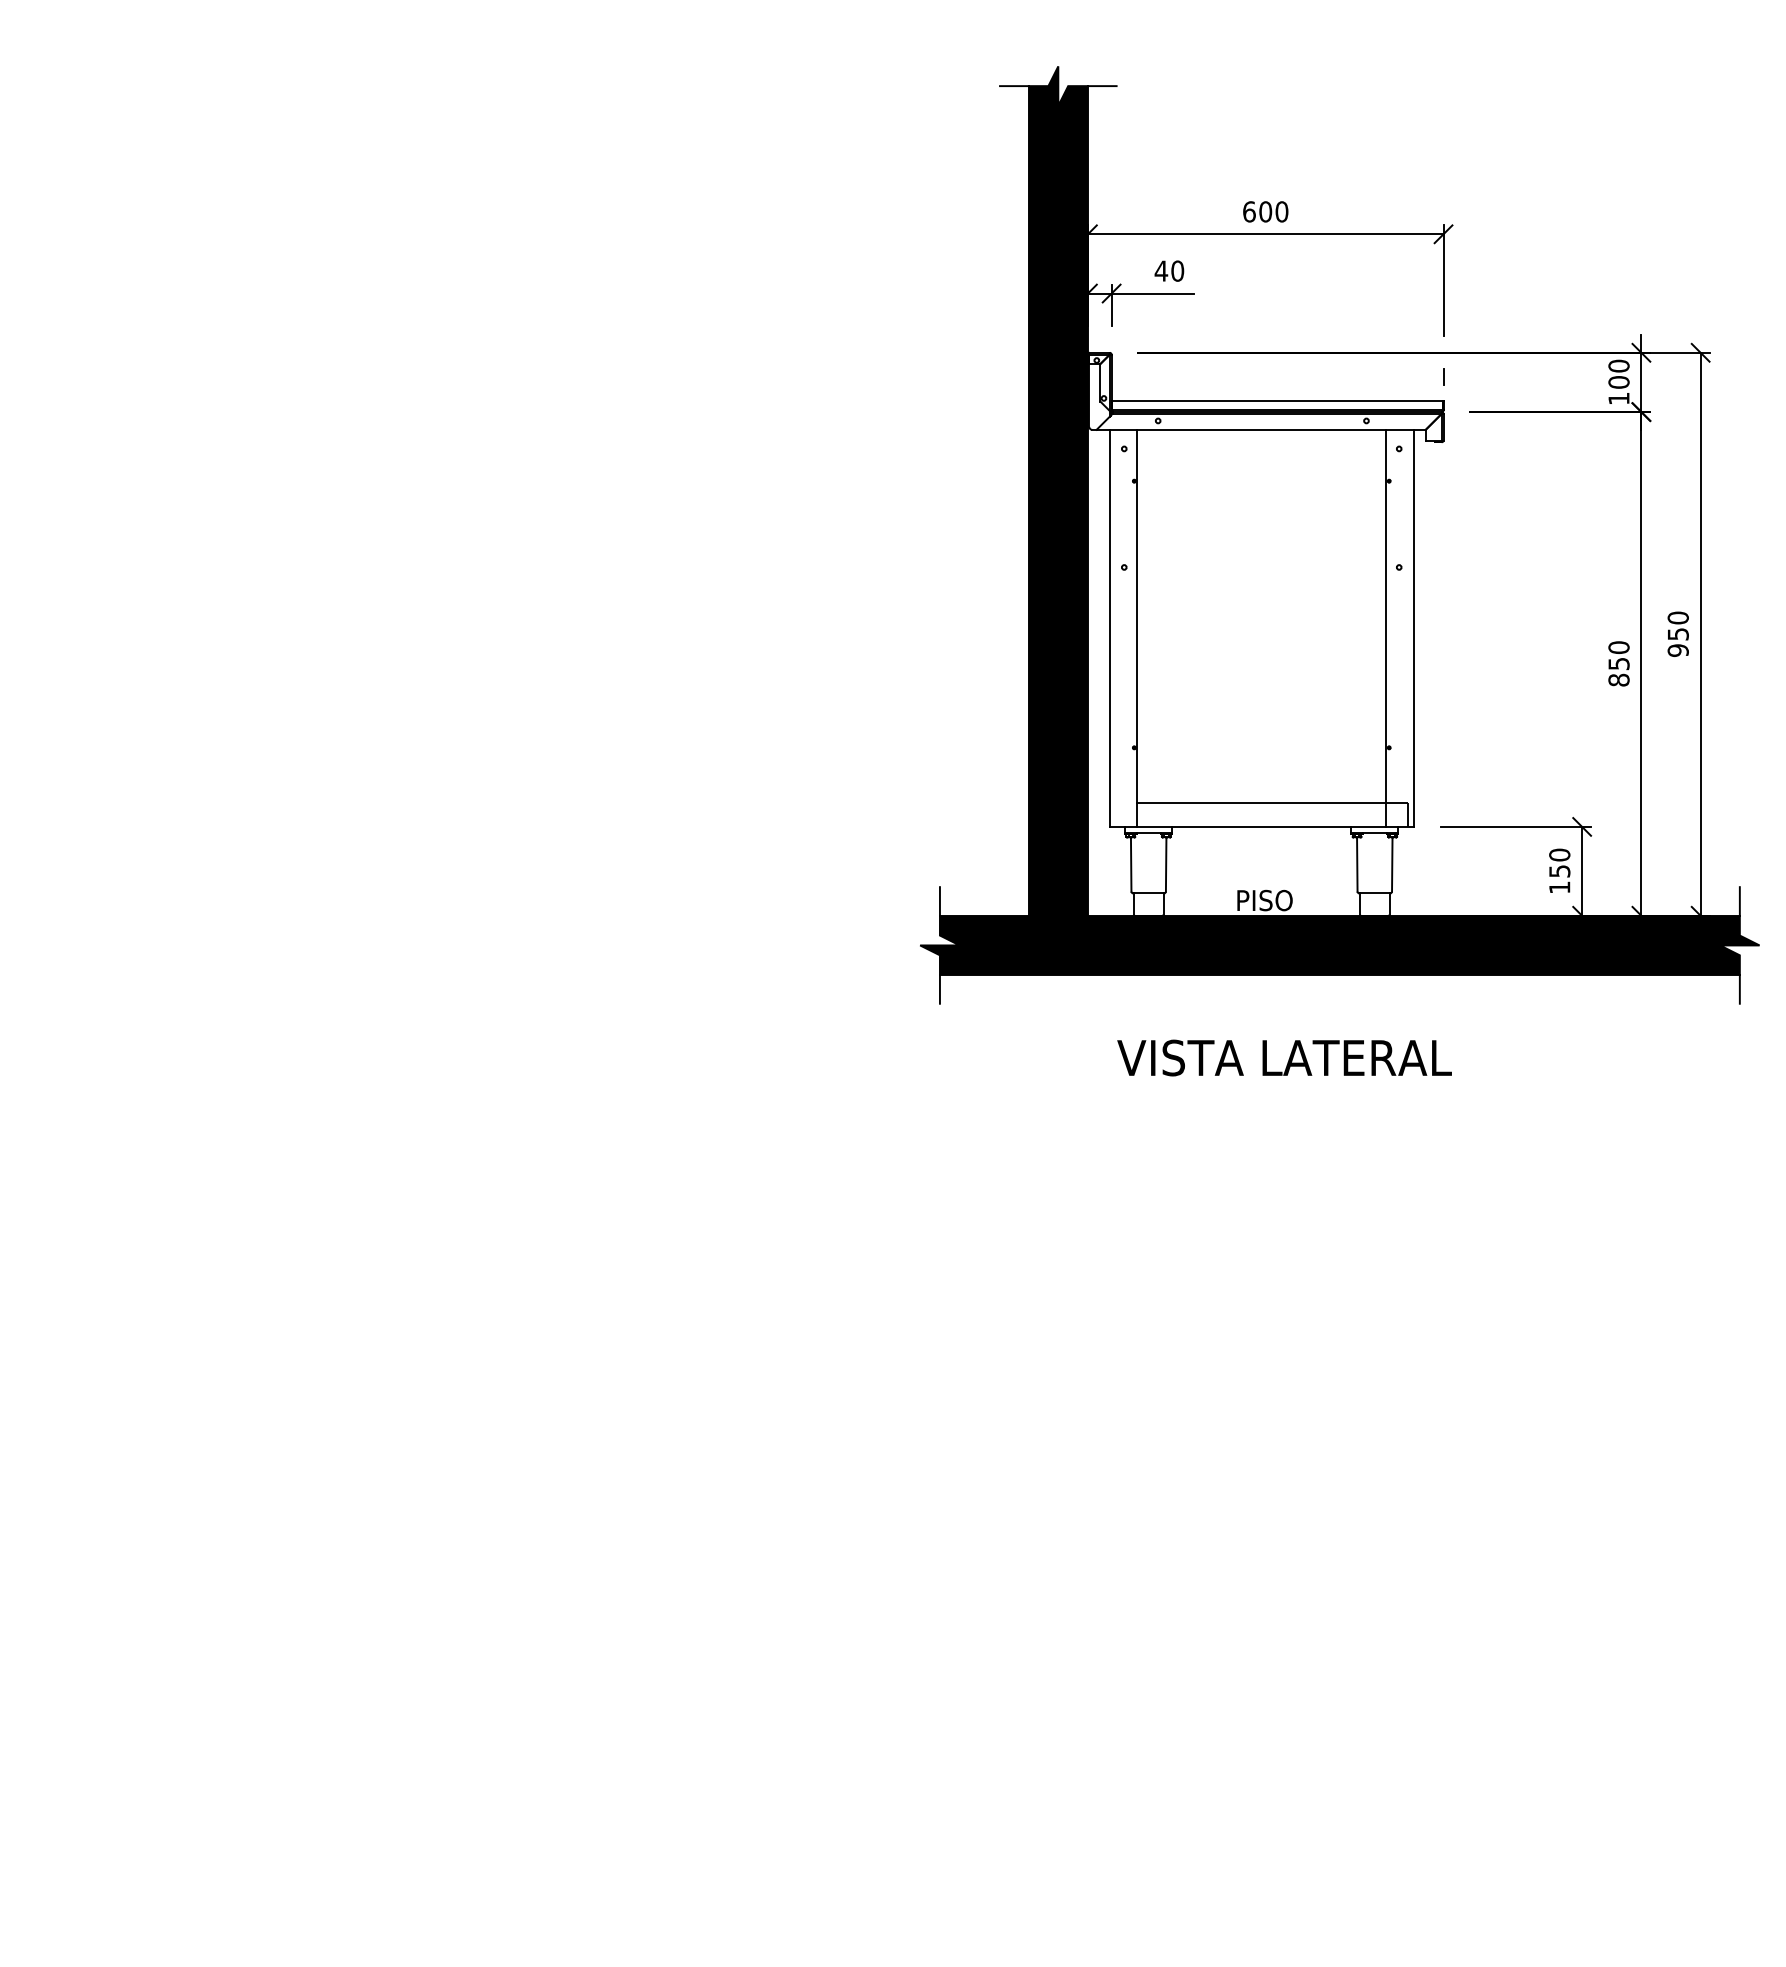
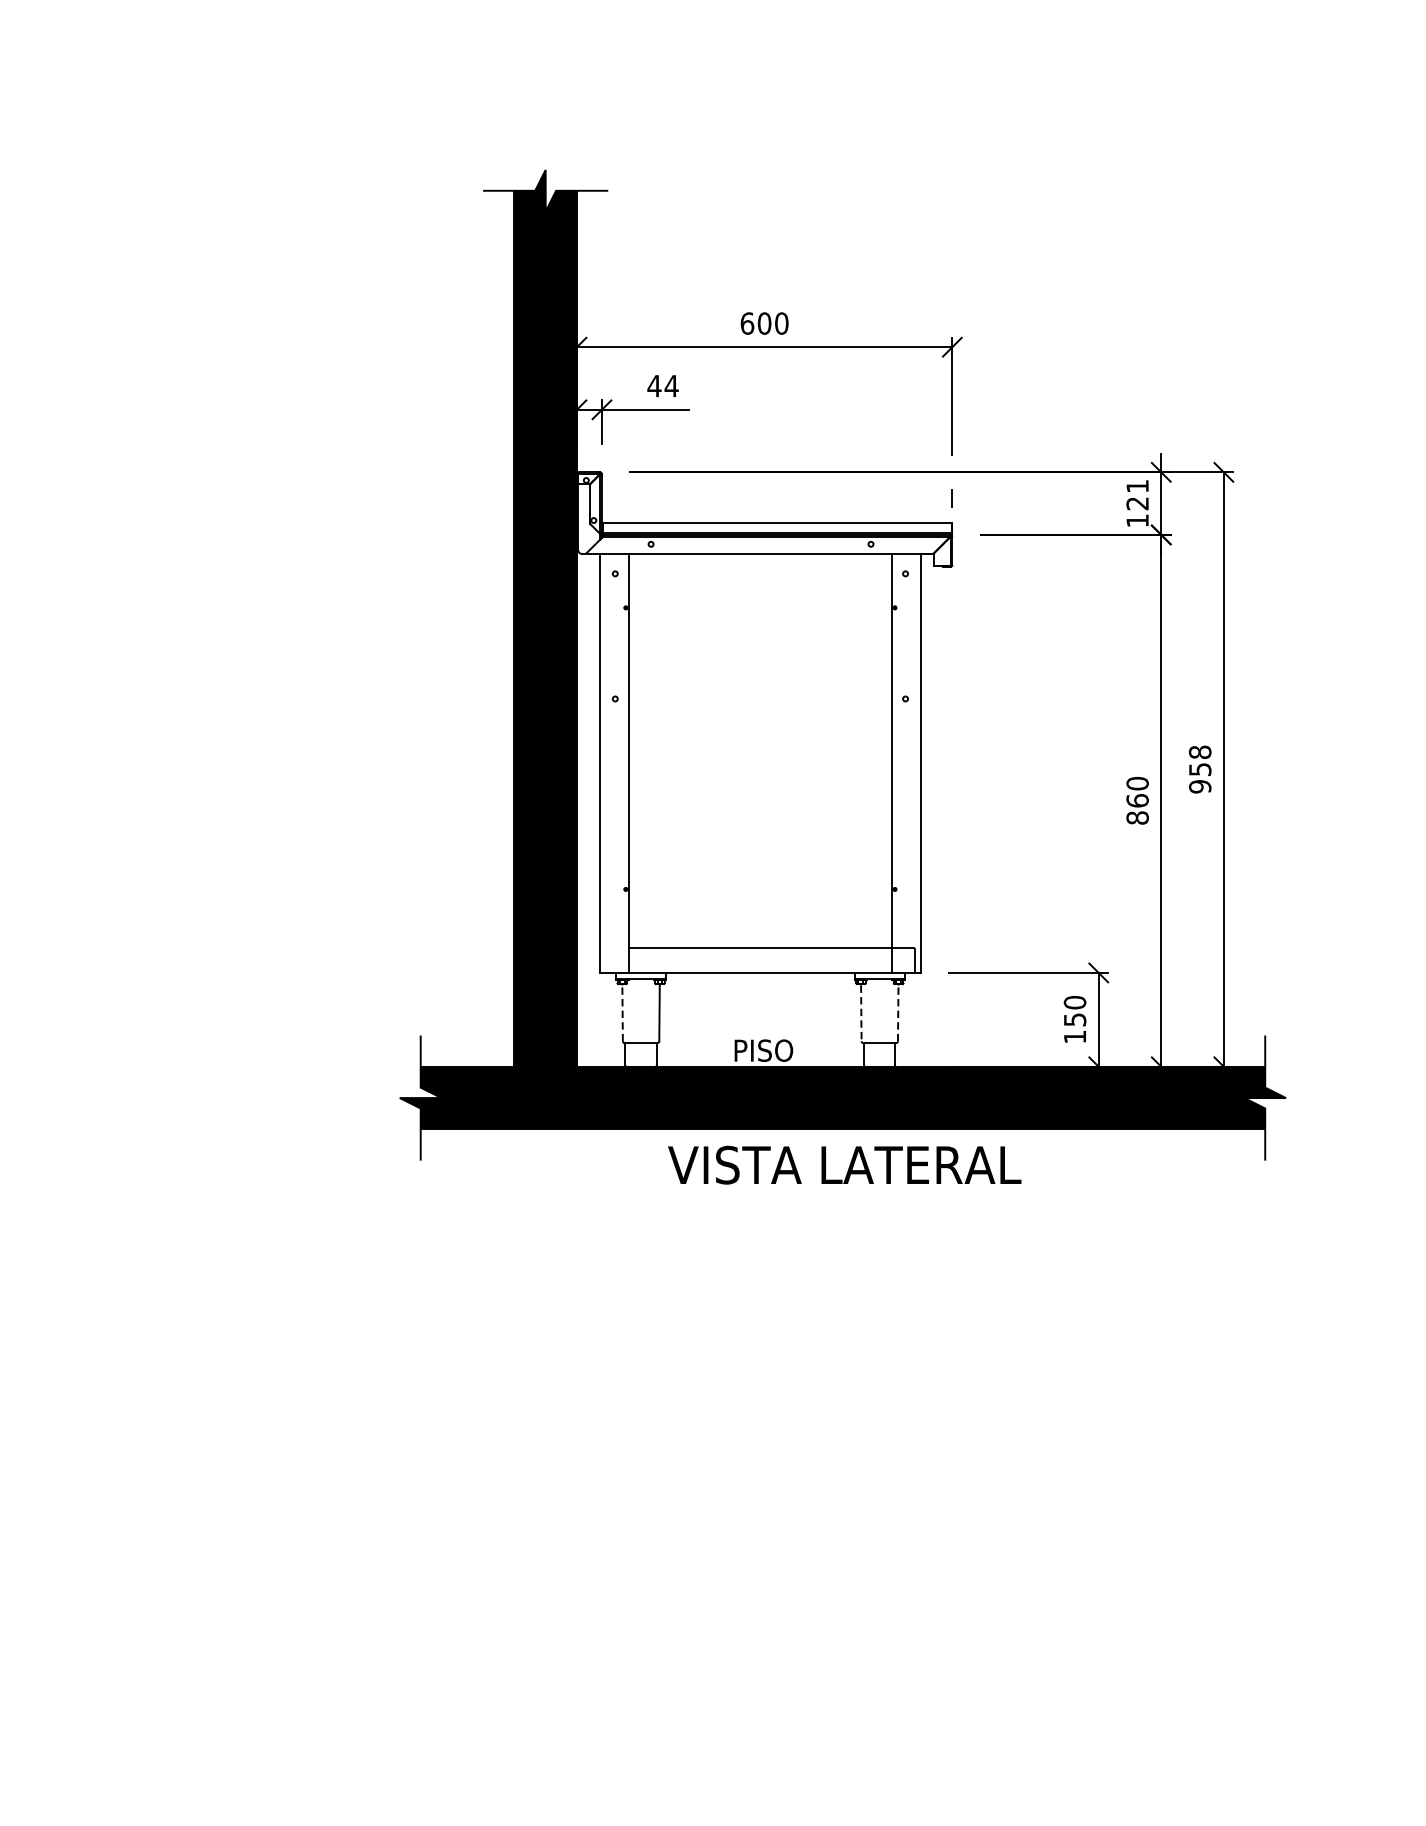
text: (1177, 270) -> (671, 385), 40 -> 44
text: (1618, 373) -> (1137, 494), 100 -> 121
text: (1678, 617) -> (1200, 751), 950 -> 958
text: (1618, 663) -> (1137, 800), 850 -> 860
line: (1131, 864) -> (622, 1012), solid -> dashed
line: (1392, 864) -> (898, 1012), solid -> dashed
line: (1357, 865) -> (861, 1013), solid -> dashed
text: (1284, 1057) -> (844, 1164), moved

